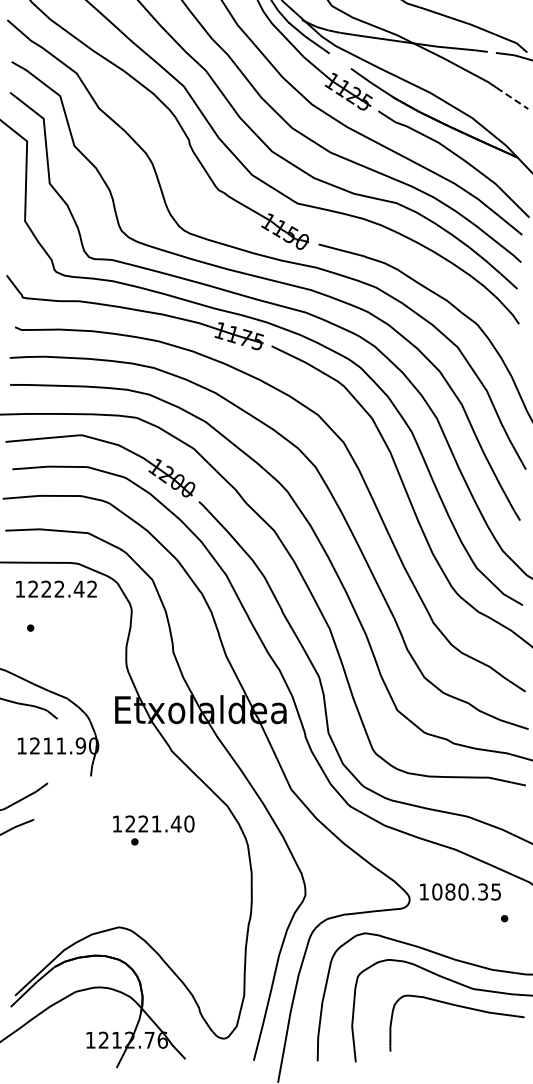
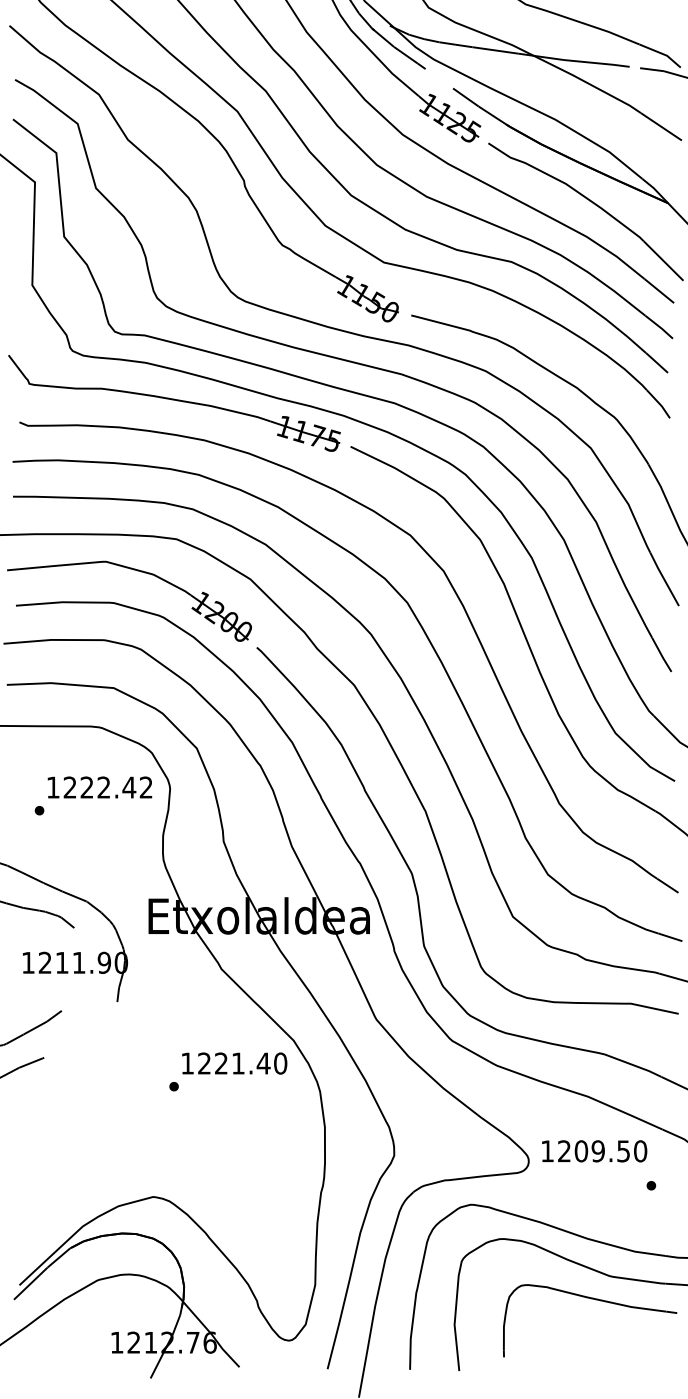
line: (512, 98) -> (661, 126), dashed -> solid
text: (56, 588) -> (100, 786), moved
text: (153, 823) -> (234, 1062), moved
text: (466, 891) -> (602, 1150), 1080.35 -> 1209.50

